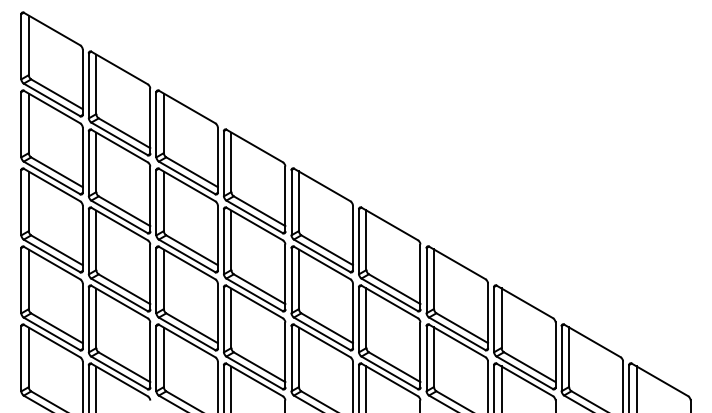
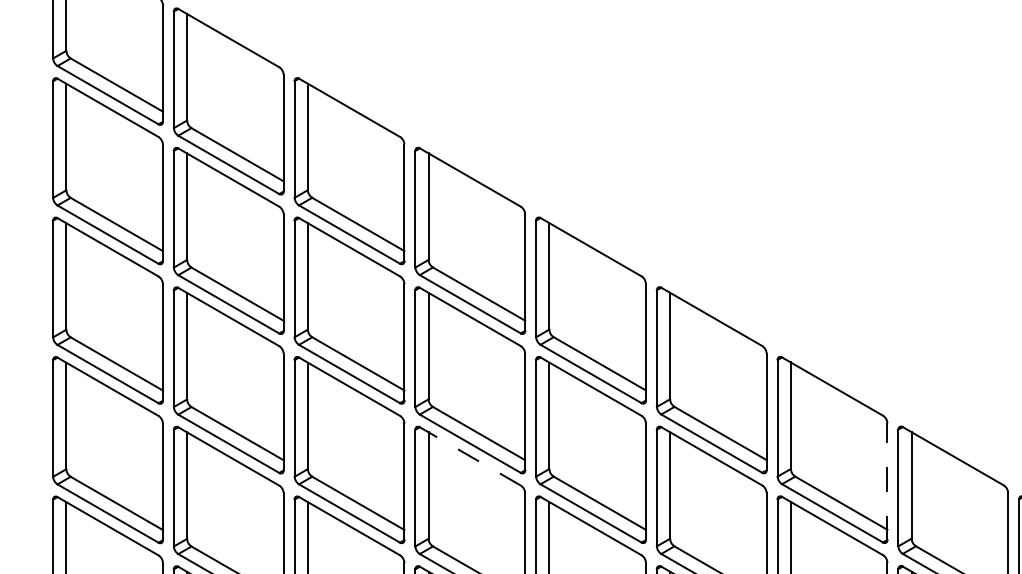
line: (254, 301) -> (469, 455), solid -> dashed
line: (488, 316) -> (888, 482), solid -> dashed

